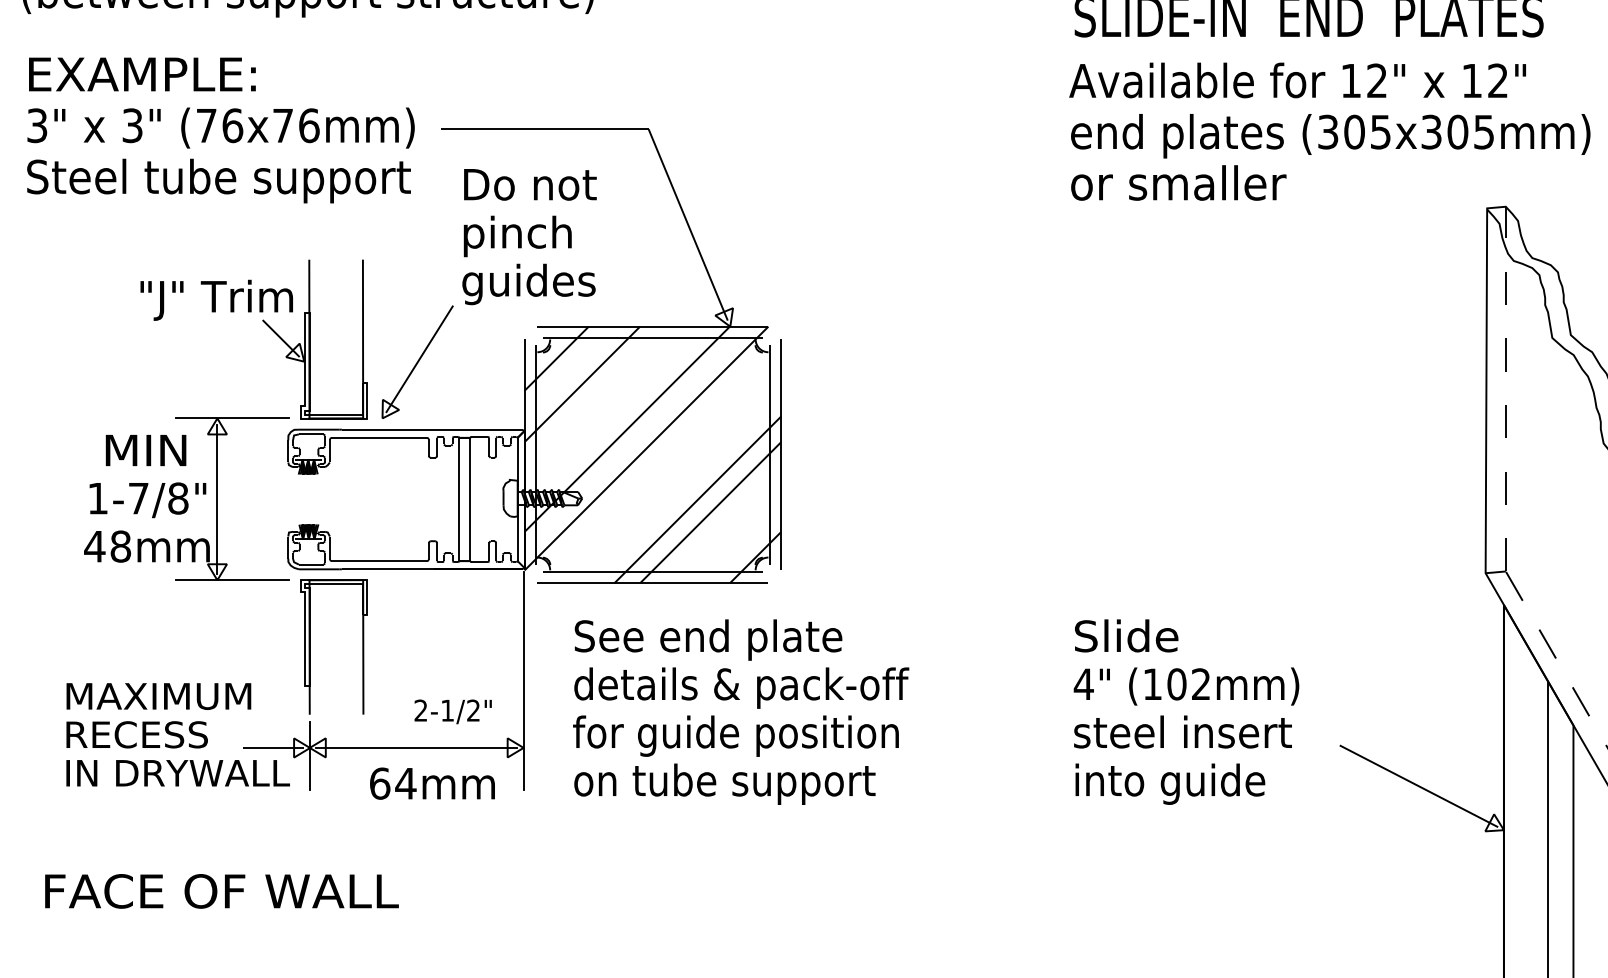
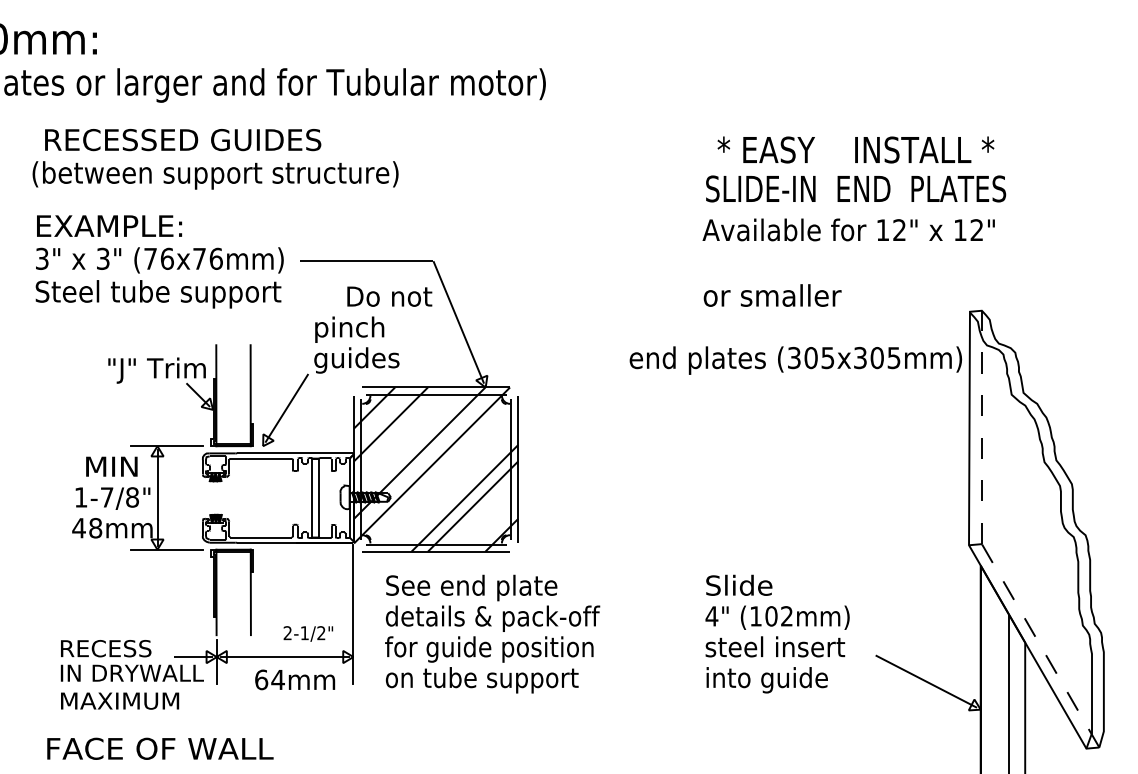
text: (1330, 136) -> (795, 360), moved
text: (529, 184) -> (389, 296), moved
text: (159, 695) -> (120, 700), moved

